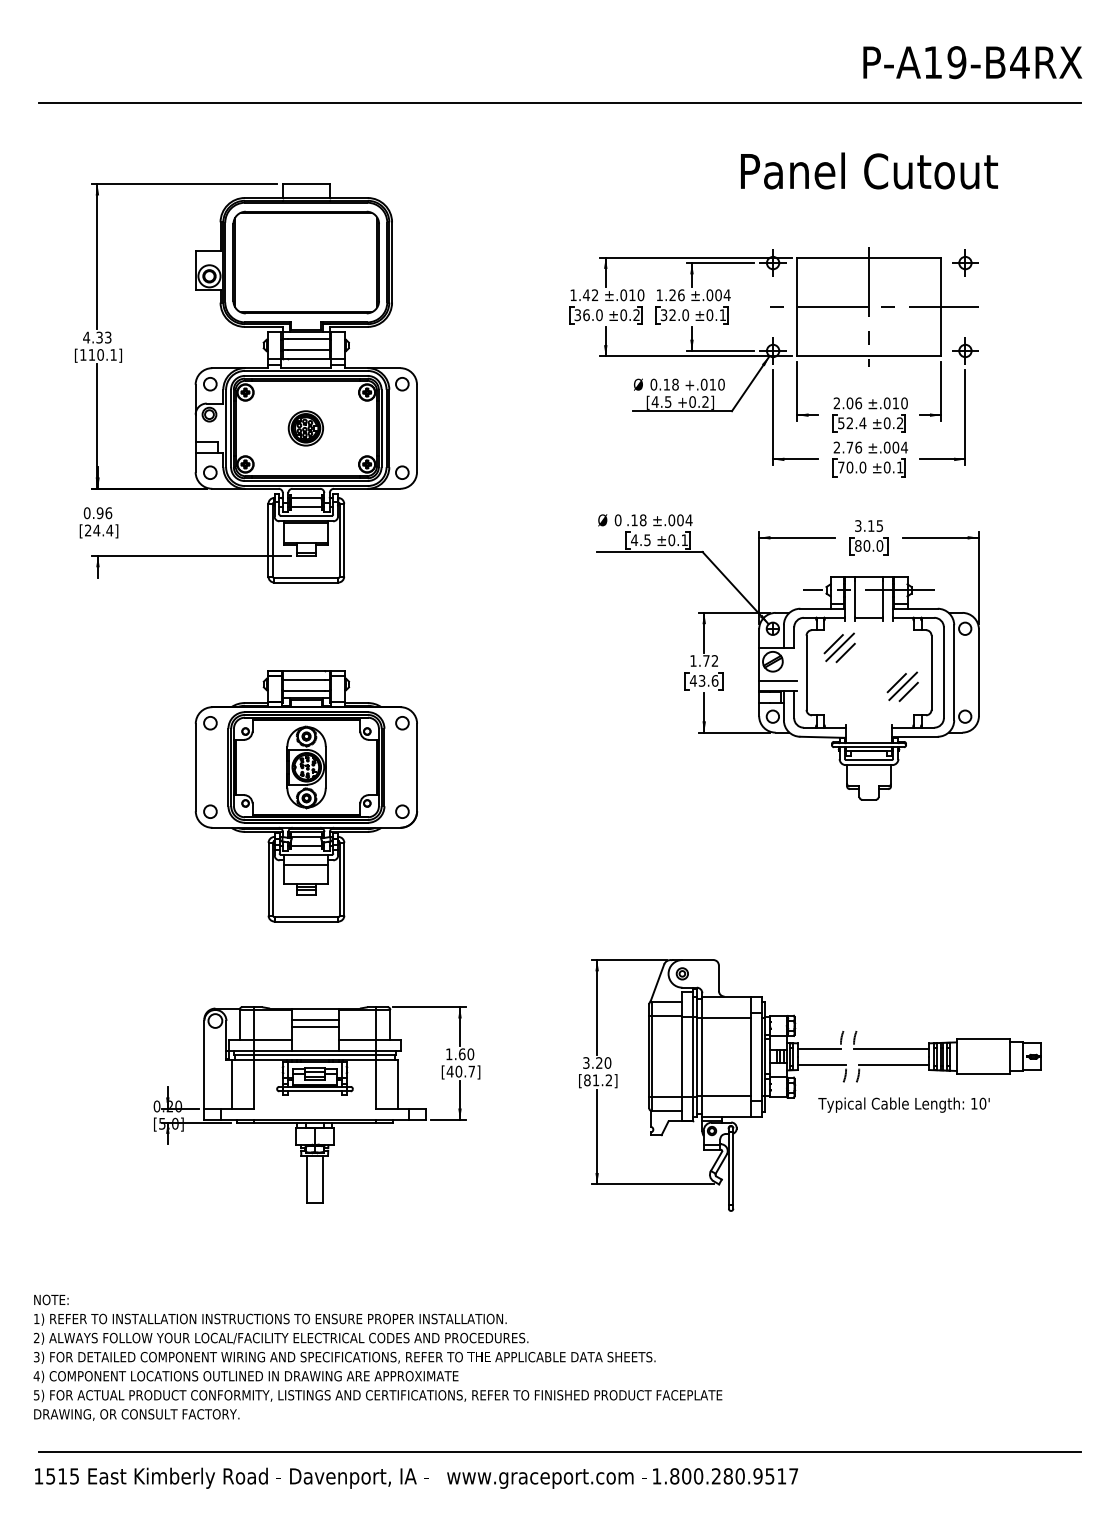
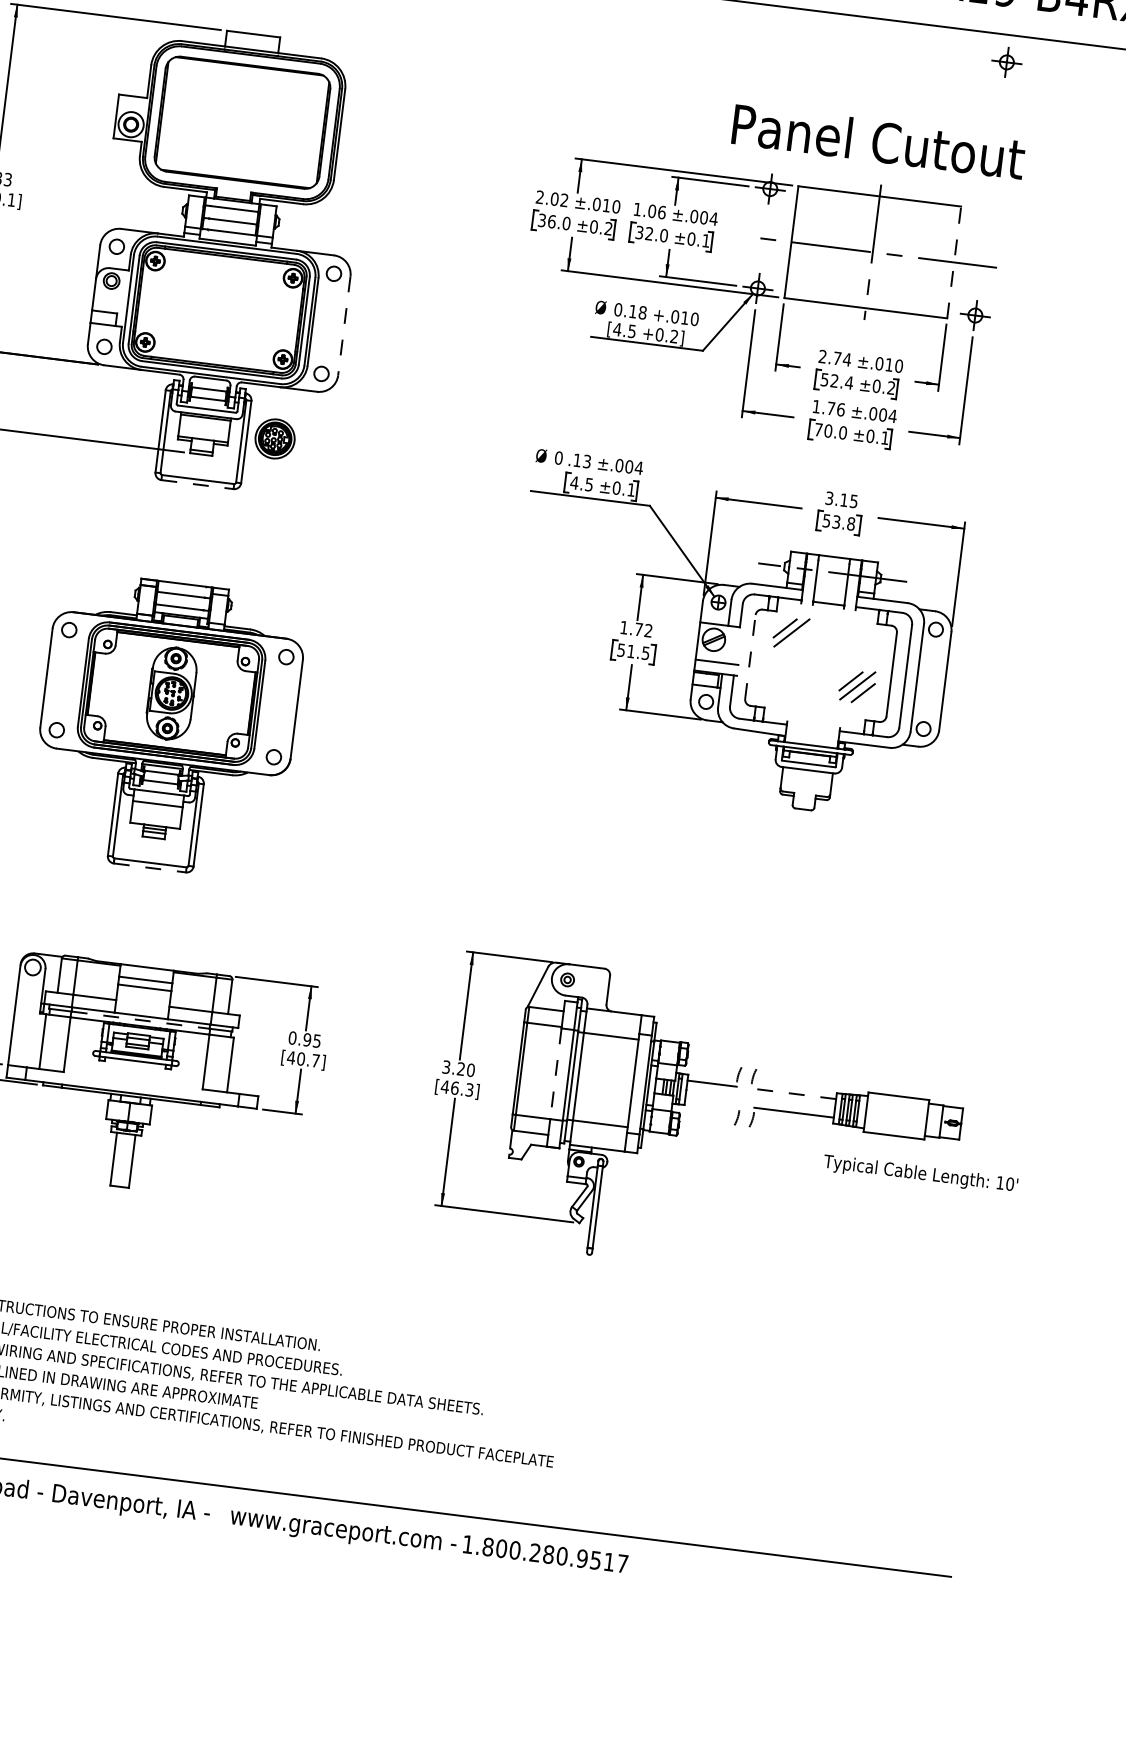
text: (869, 170) -> (878, 141), moved
part: (965, 262) -> (1007, 61), moved
text: (579, 295) -> (546, 198), 1.42 -> 2.02
text: (672, 295) -> (651, 211), 1.26 -> 1.06
line: (941, 306) -> (954, 261), solid -> dashed
text: (853, 403) -> (841, 359), 2.06 -> 2.74
part: (305, 428) -> (274, 438), moved
line: (417, 428) -> (344, 326), solid -> dashed
text: (836, 447) -> (815, 406), 2.76 -> 1.76
text: (642, 520) -> (586, 461), .18 -> .13
text: (869, 545) -> (839, 521), 80.0 -> 53.8
line: (306, 582) -> (197, 484), solid -> dashed
line: (845, 652) -> (797, 639), removed
line: (806, 672) -> (750, 656), solid -> dashed
text: (703, 680) -> (632, 651), 43.6 -> 51.5
line: (306, 921) -> (149, 867), solid -> dashed
line: (891, 1048) -> (793, 1093), solid -> dashed
text: (459, 1054) -> (304, 1039), 1.60 -> 0.95
line: (314, 1055) -> (140, 1020), solid -> dashed
line: (682, 1057) -> (555, 1074), solid -> dashed
line: (821, 1064) -> (712, 1102), removed
text: (597, 1080) -> (456, 1088), [81.2] -> [46.3]
text: (903, 1104) -> (920, 1173), moved

